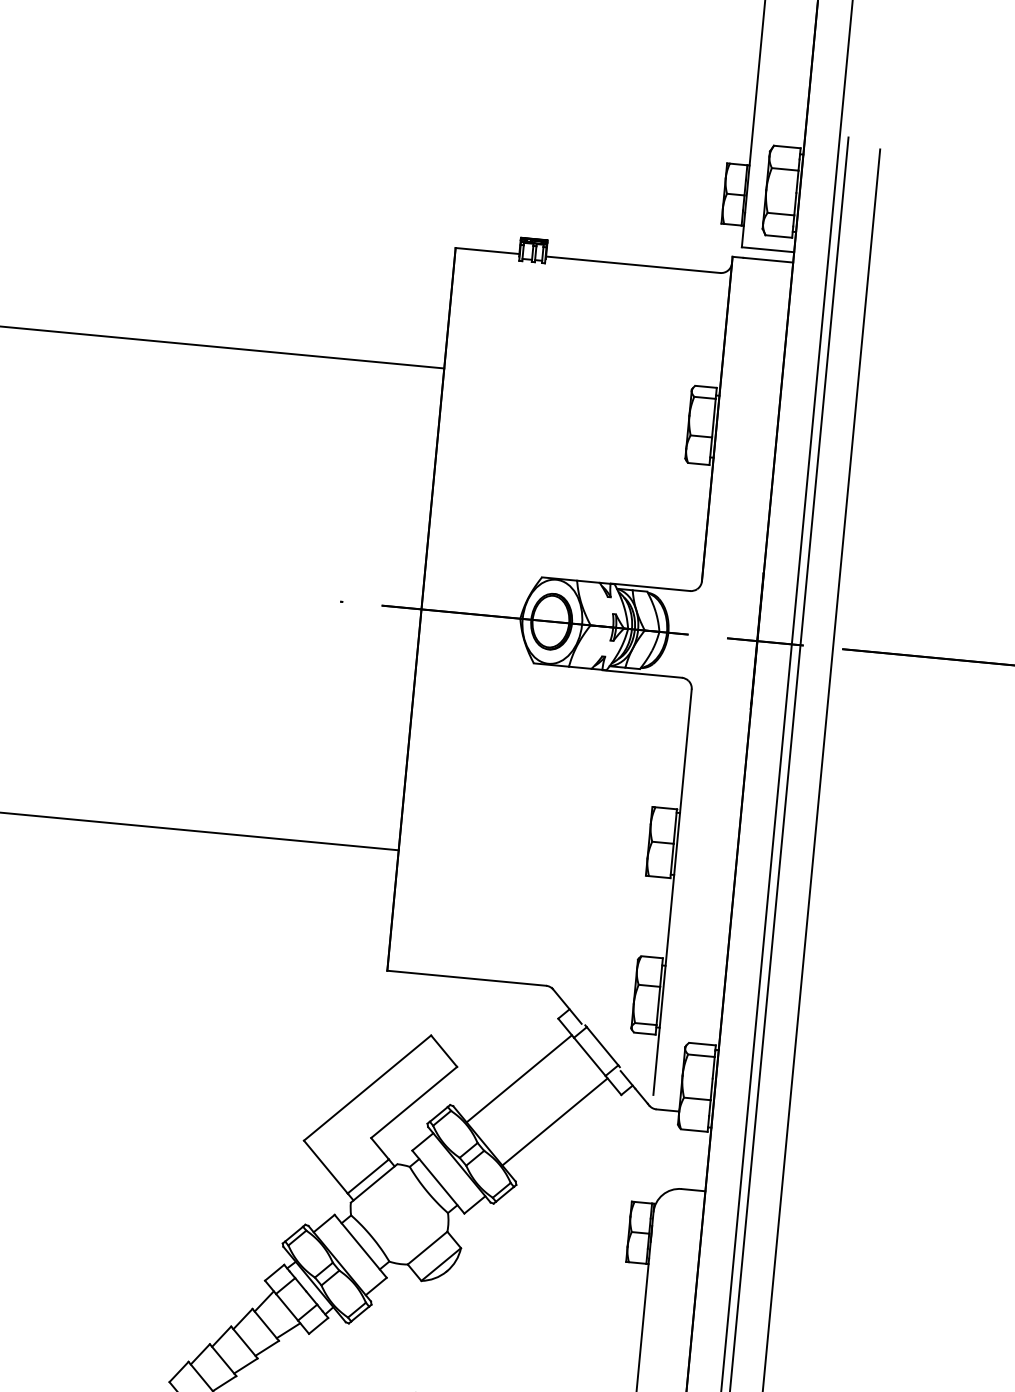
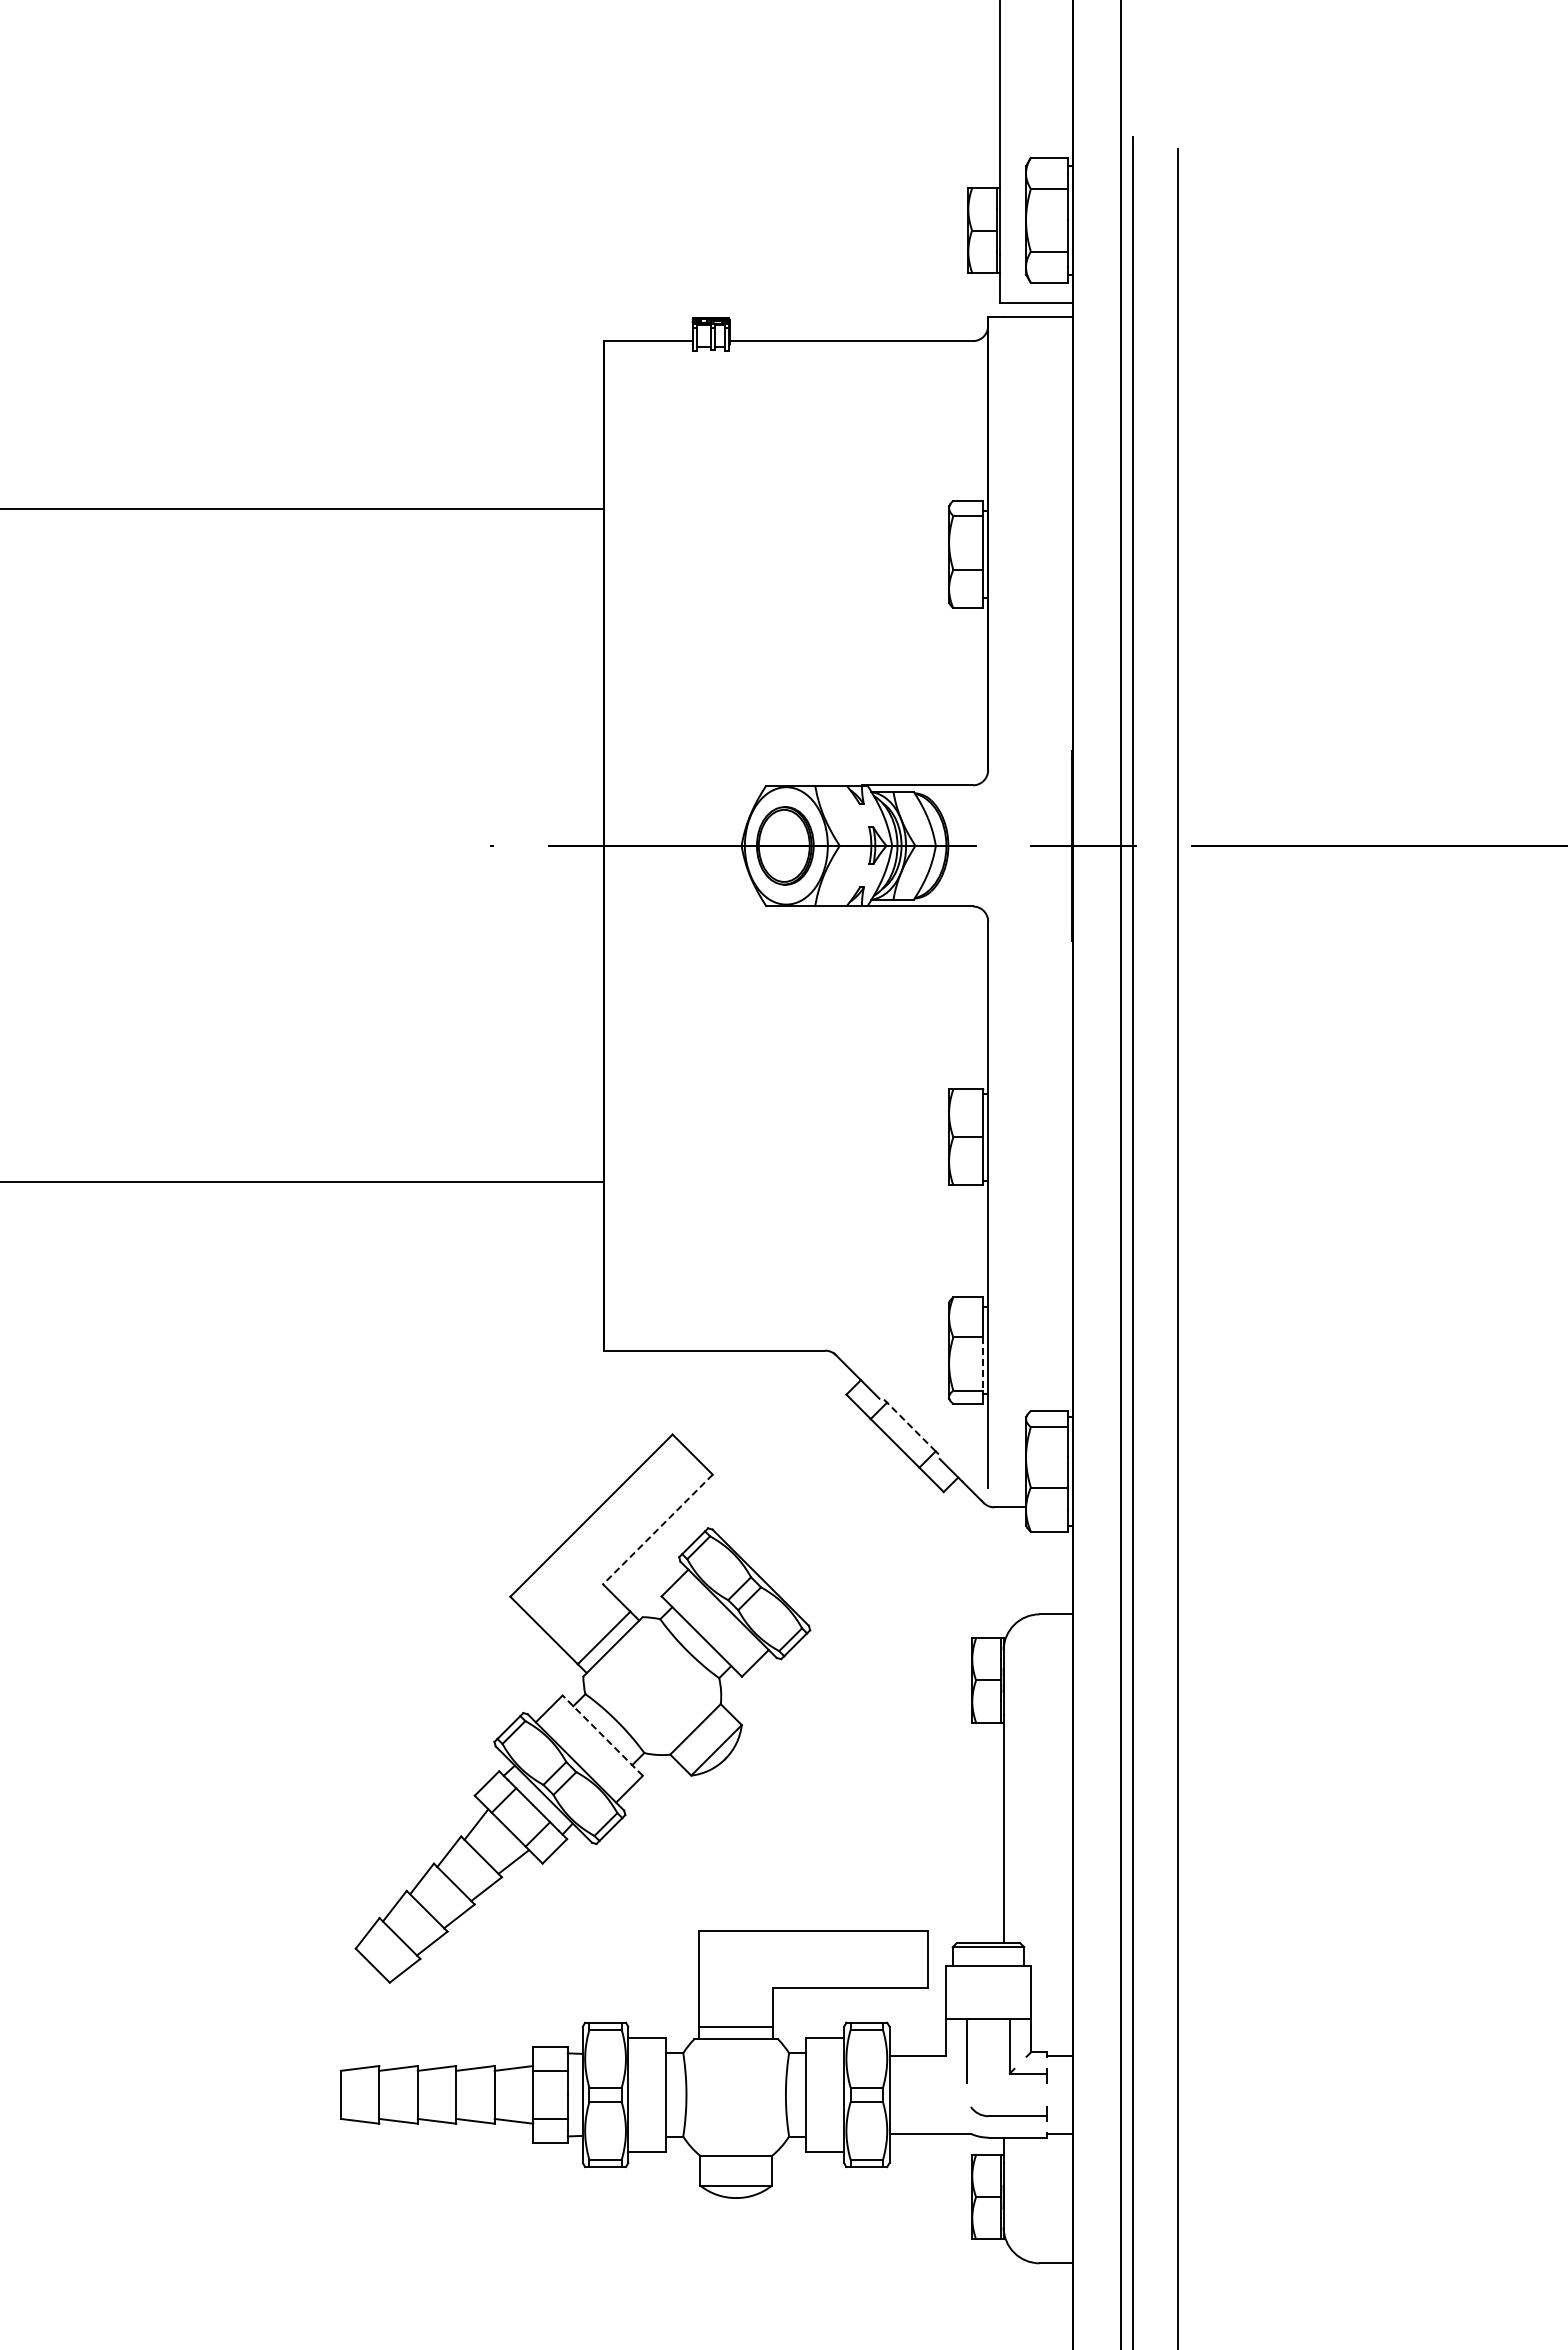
line: (658, 1005) -> (983, 1363), solid -> dashed
line: (602, 1045) -> (911, 1426), solid -> dashed
line: (519, 1078) -> (800, 1482), removed
line: (413, 1102) -> (657, 1529), solid -> dashed
line: (555, 1121) -> (855, 1537), removed
line: (360, 1246) -> (602, 1735), solid -> dashed

